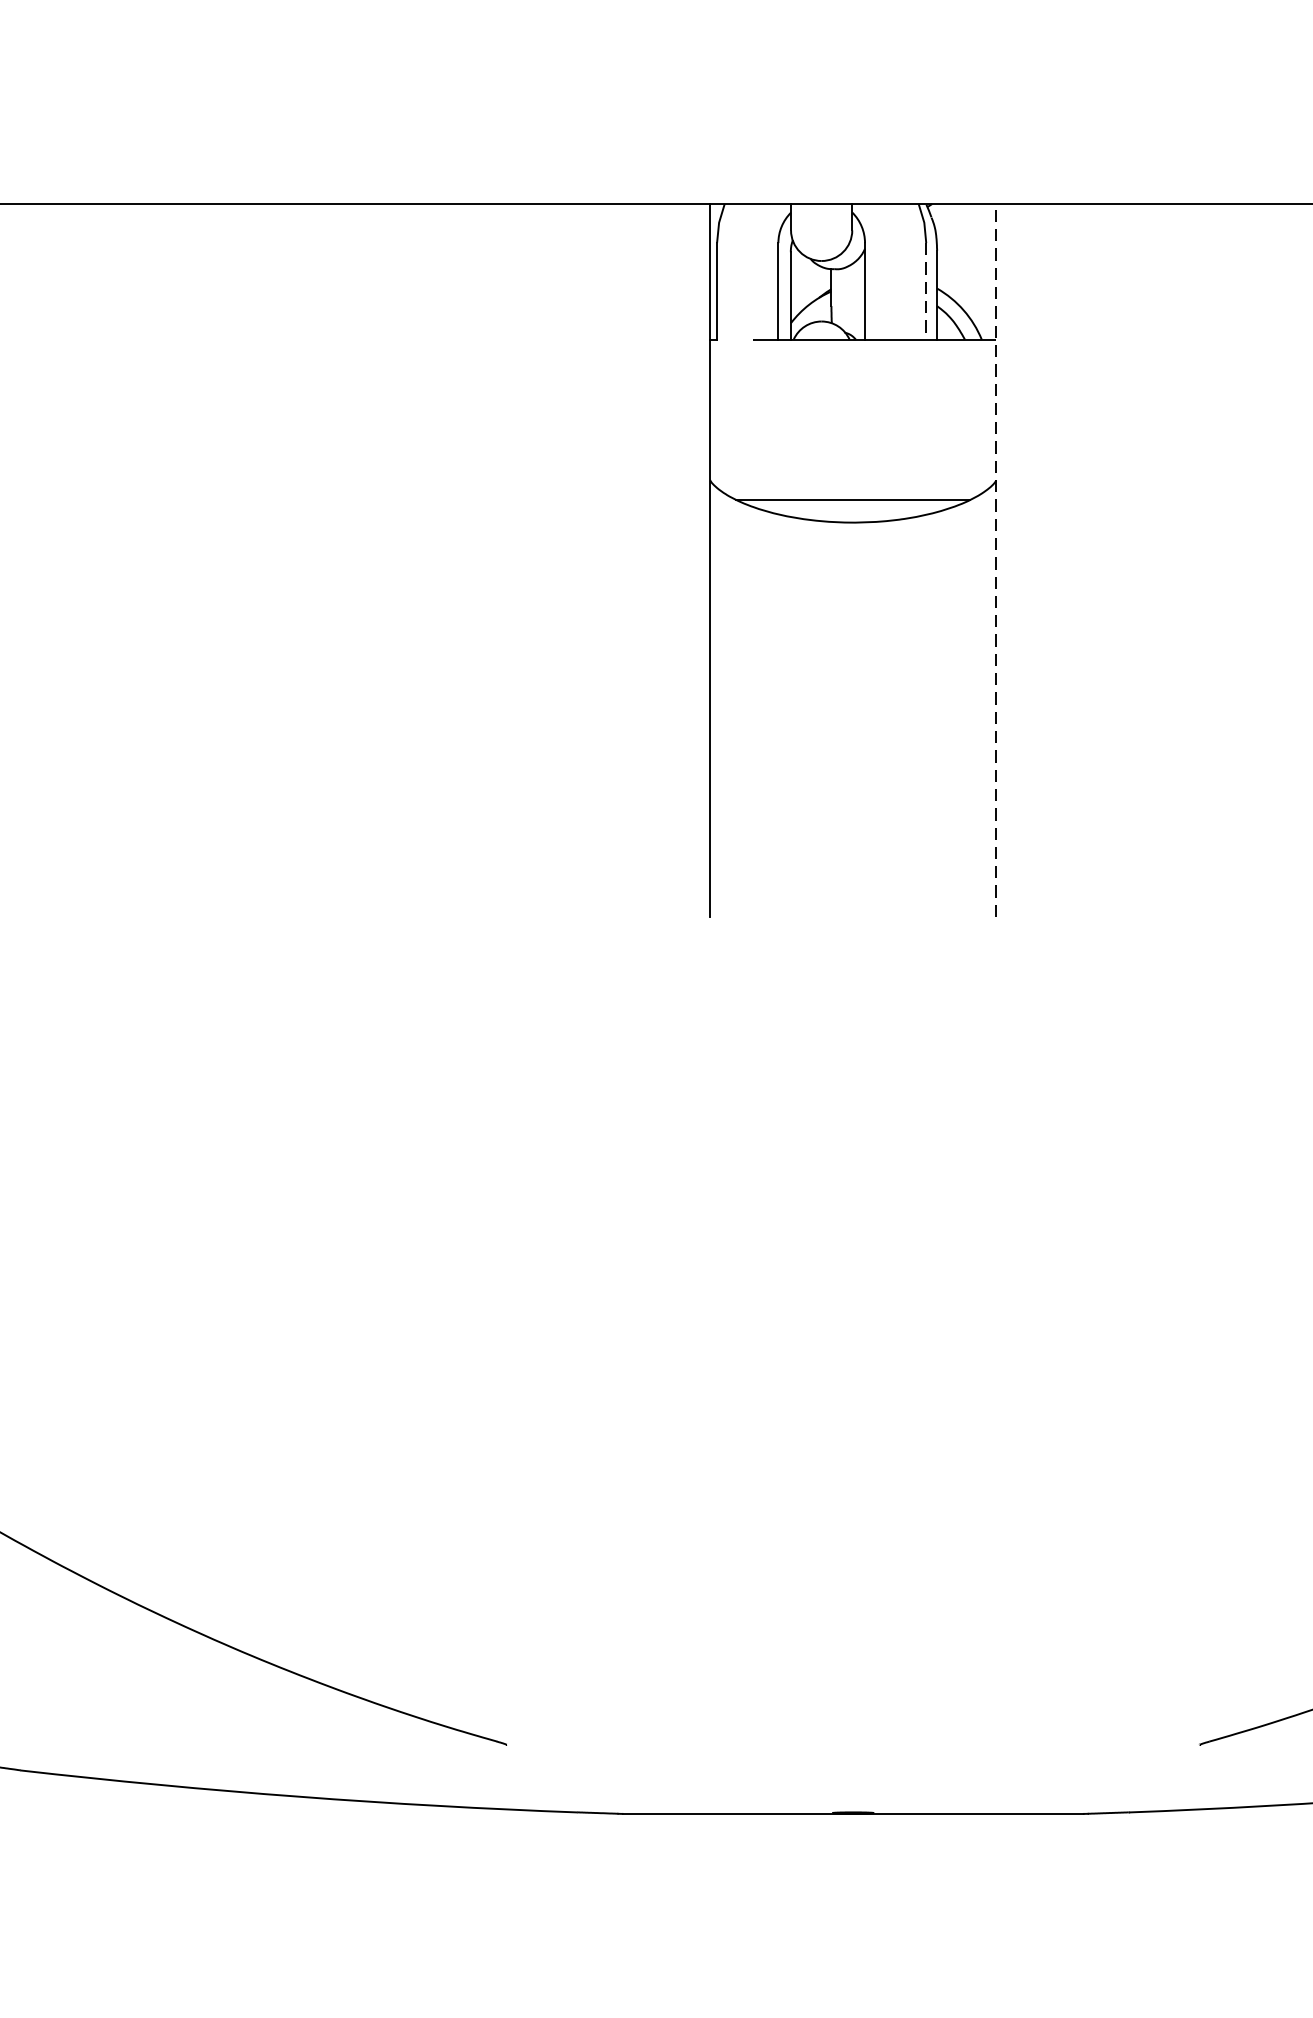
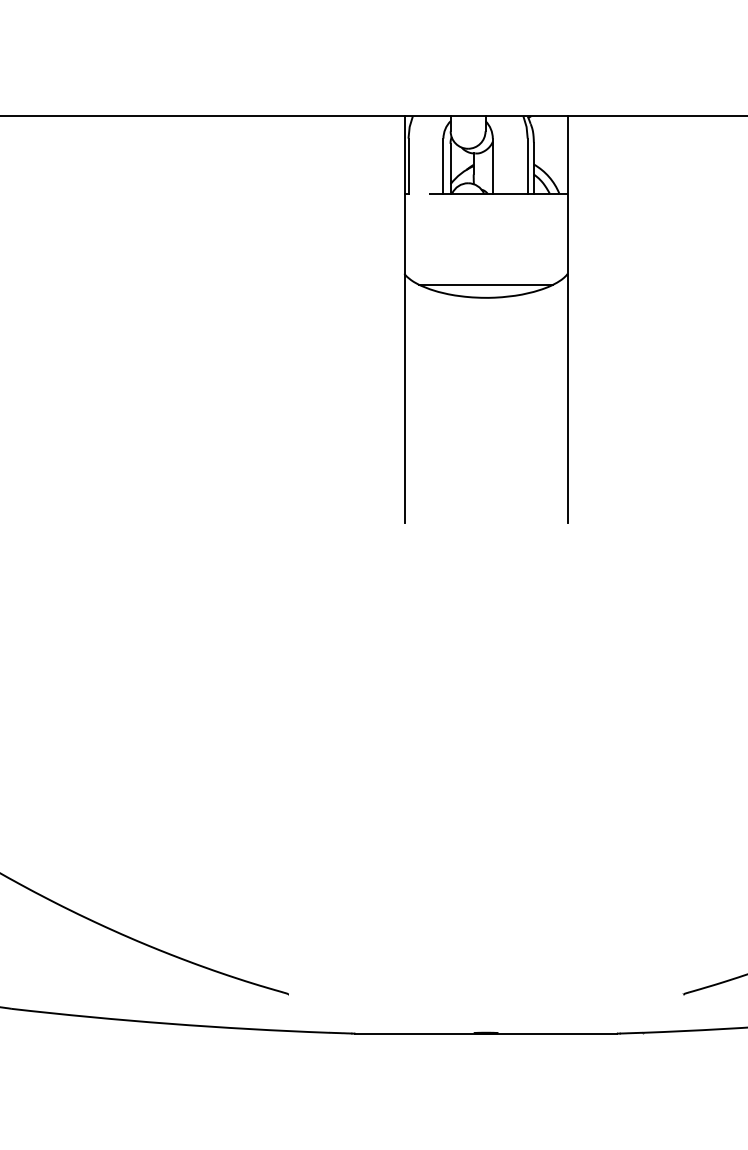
line: (925, 292) -> (527, 166), dashed -> solid
line: (996, 558) -> (567, 318), dashed -> solid

